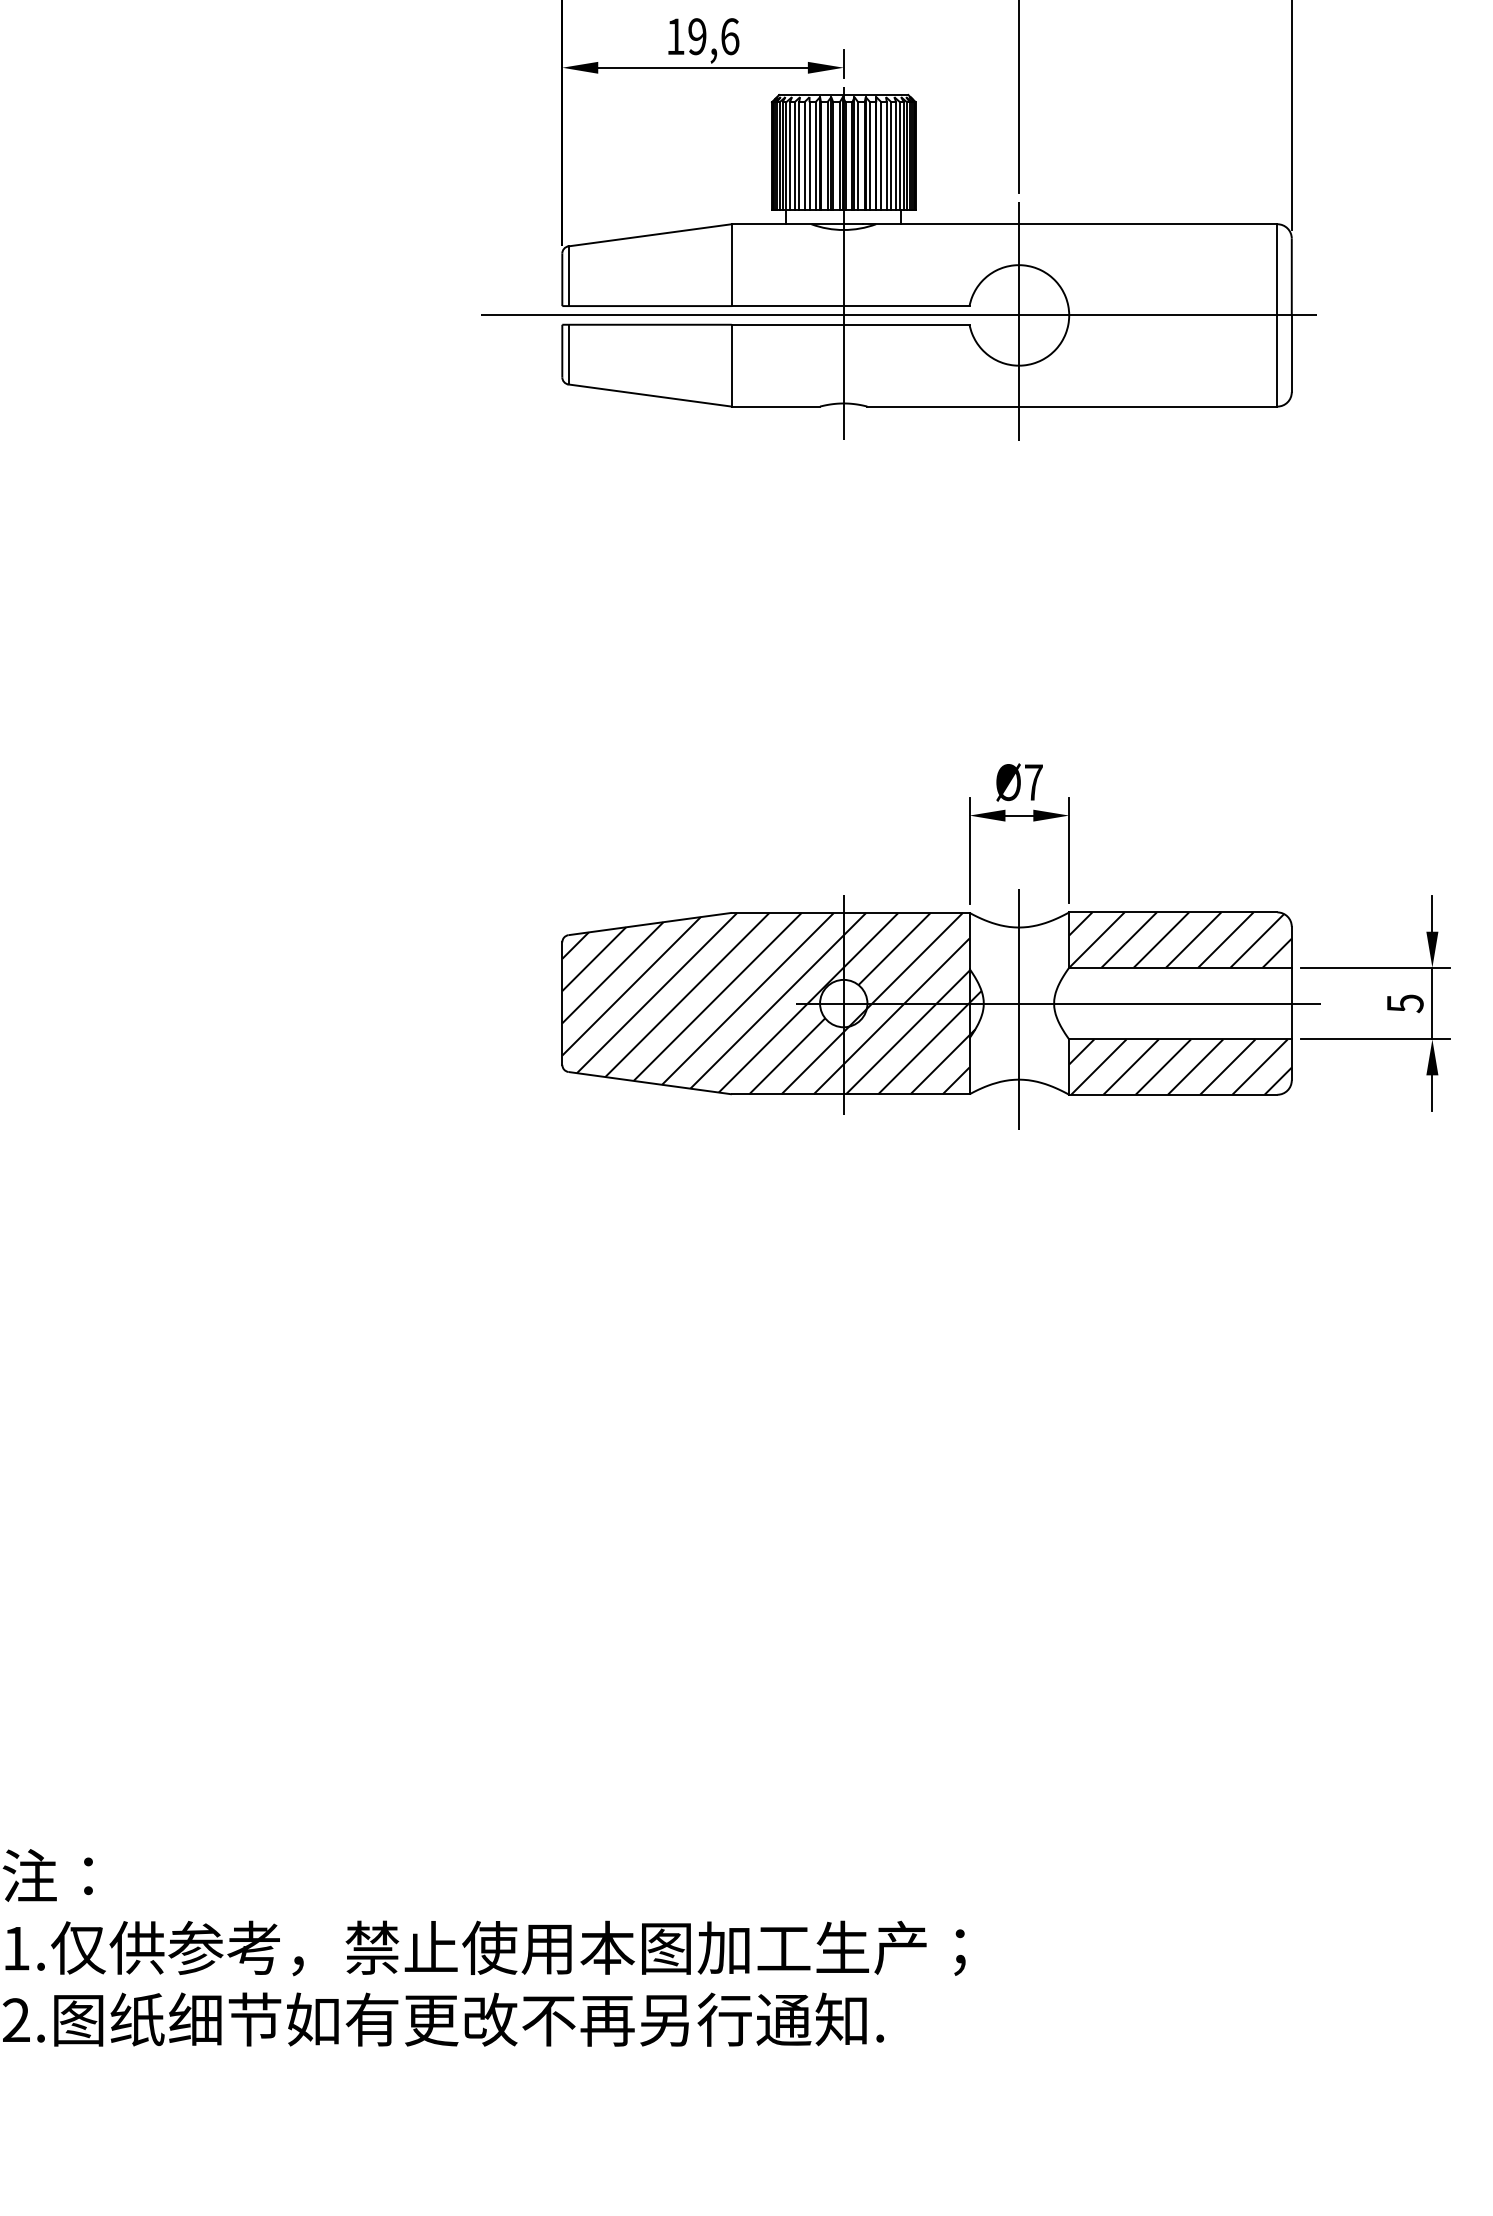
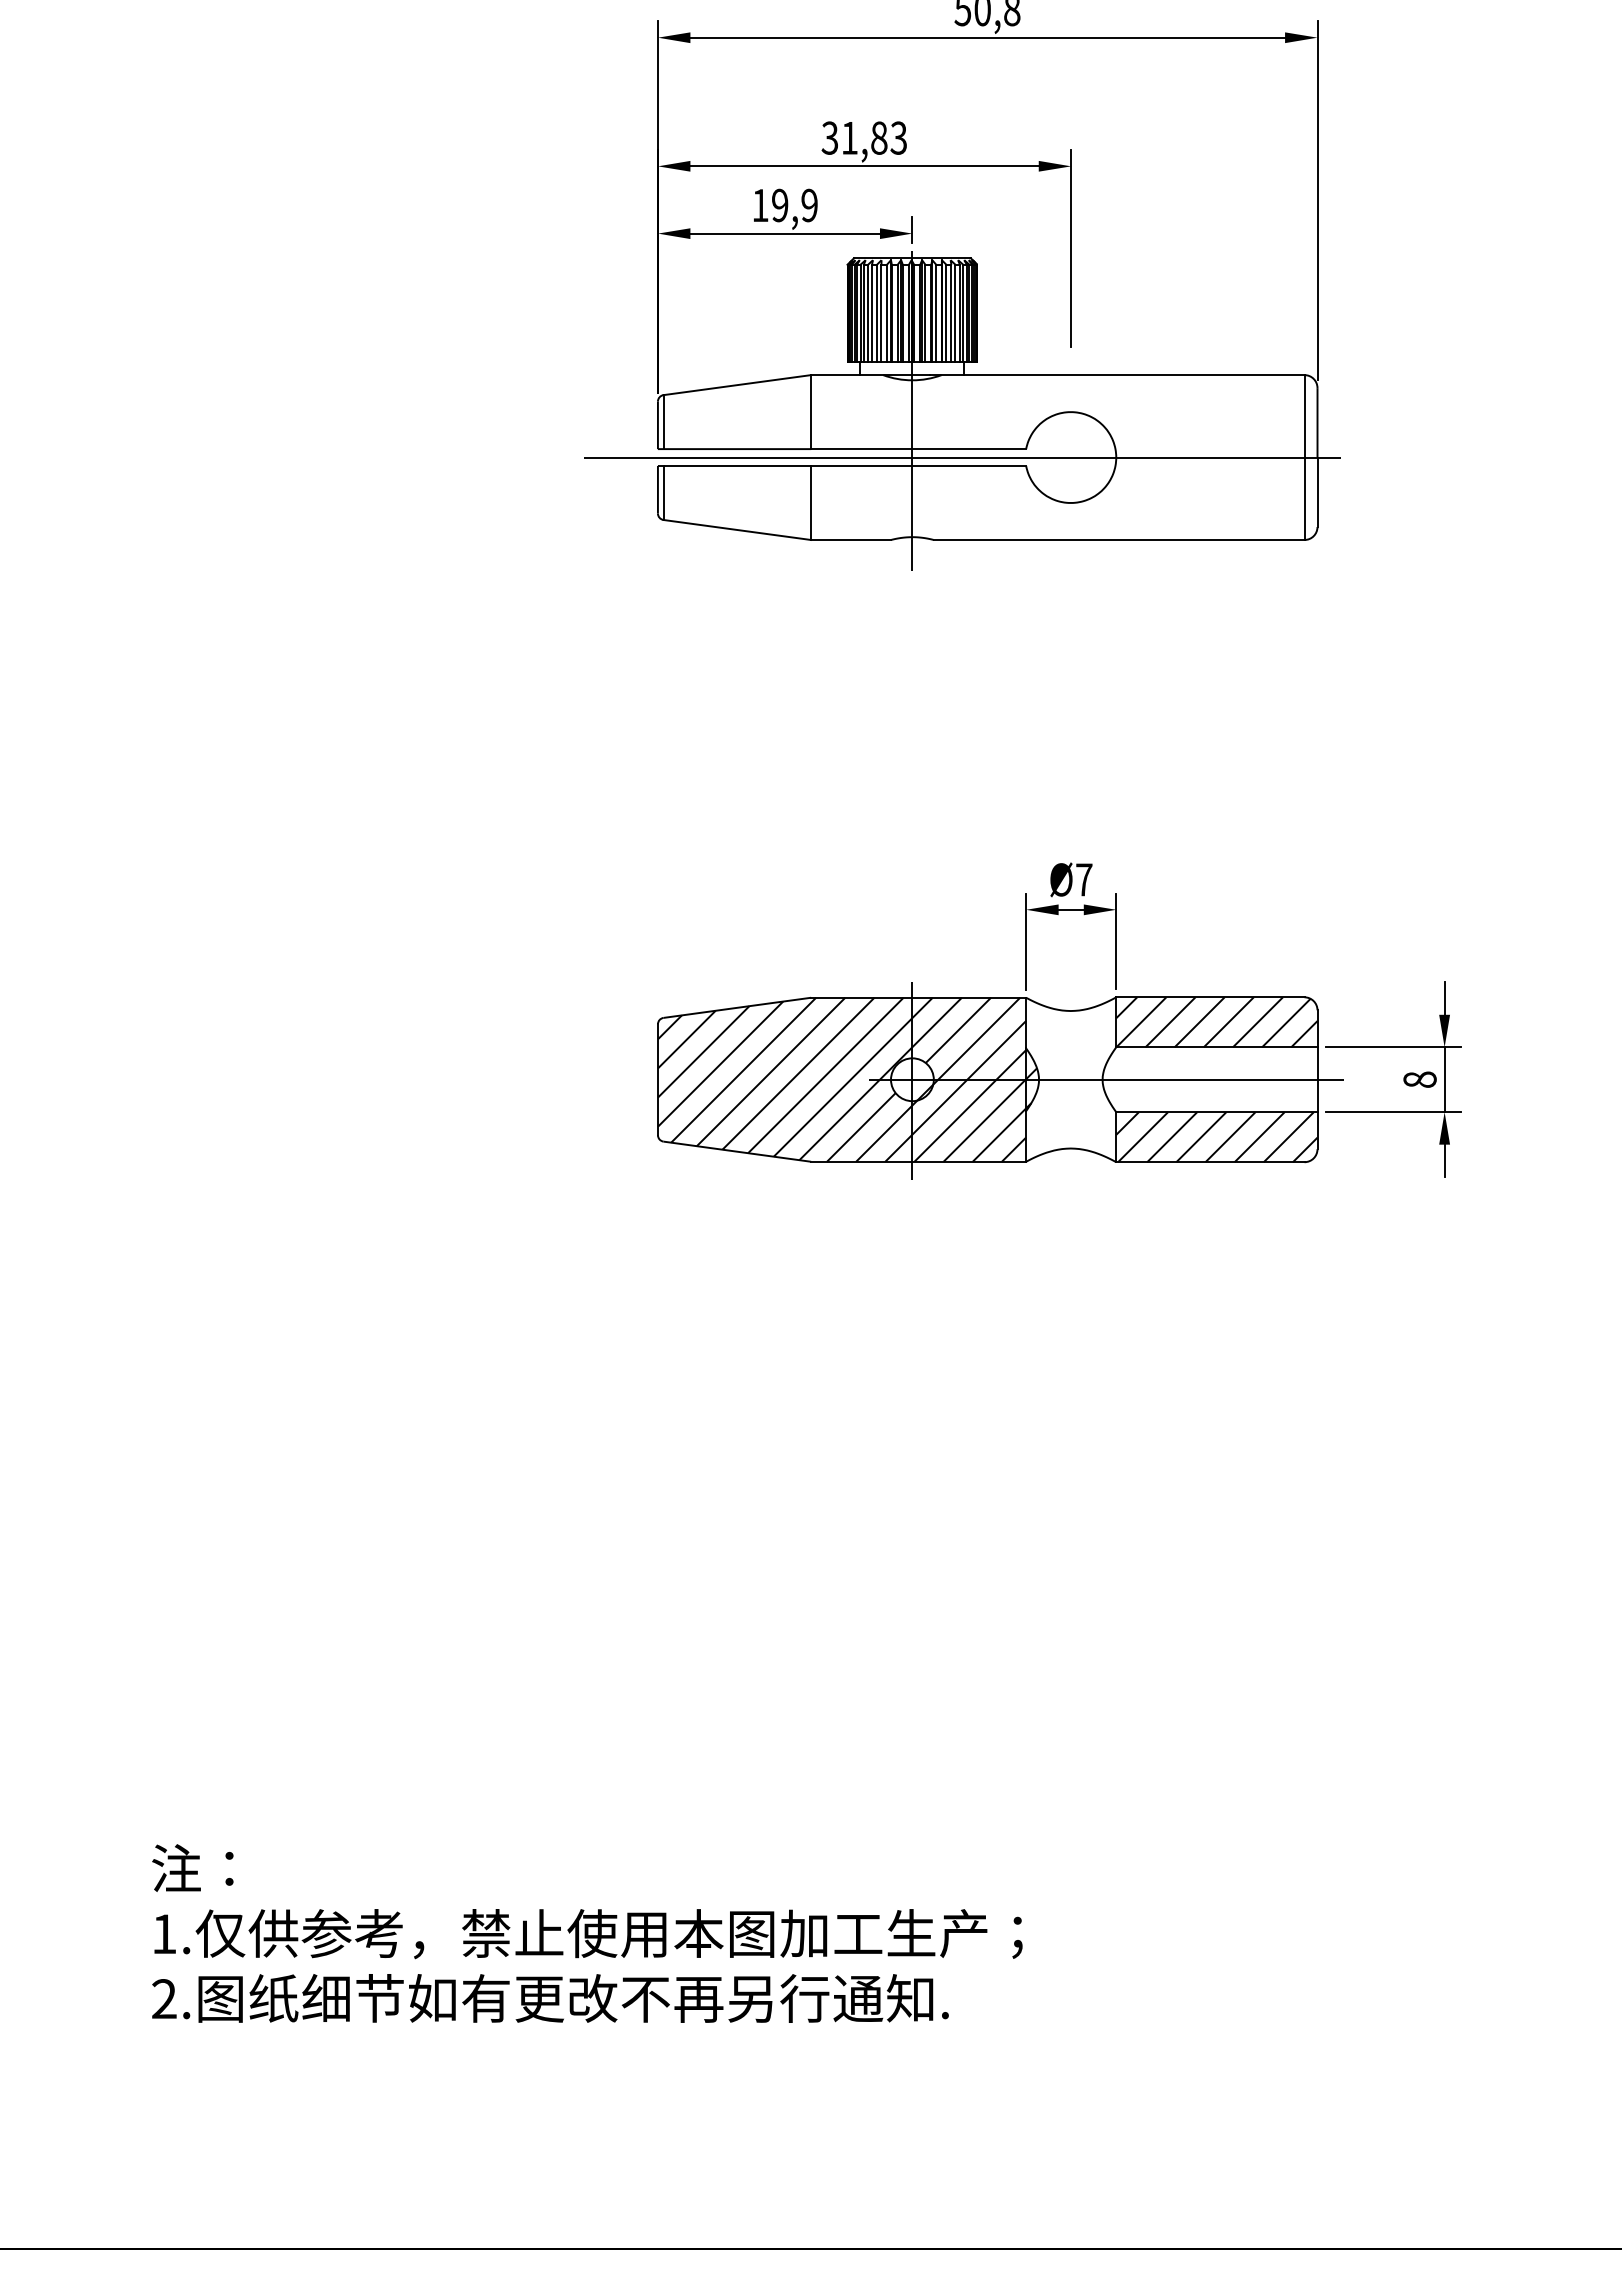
text: (729, 36) -> (809, 205), 19,6 -> 19,9
line: (1019, 321) -> (1071, 463), removed
text: (1404, 1003) -> (1419, 1079), 5 -> 8
line: (1019, 1008) -> (1071, 1084), removed

